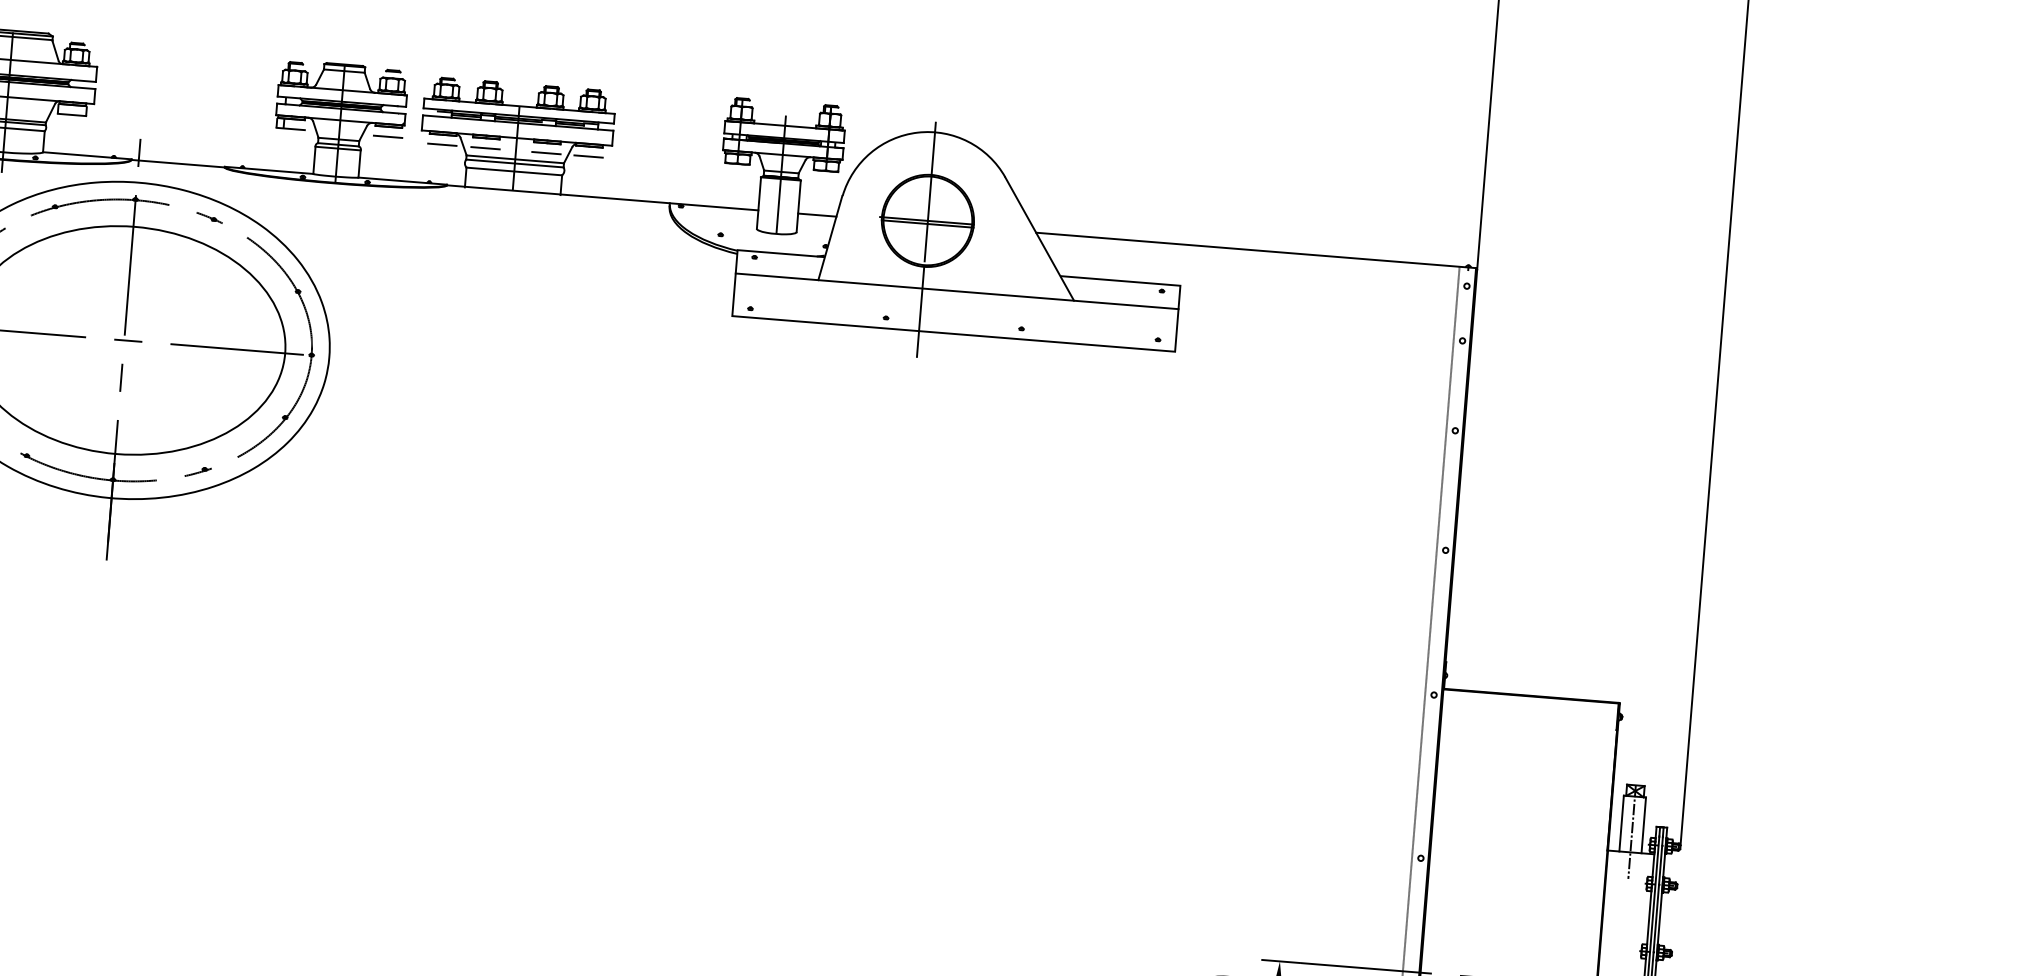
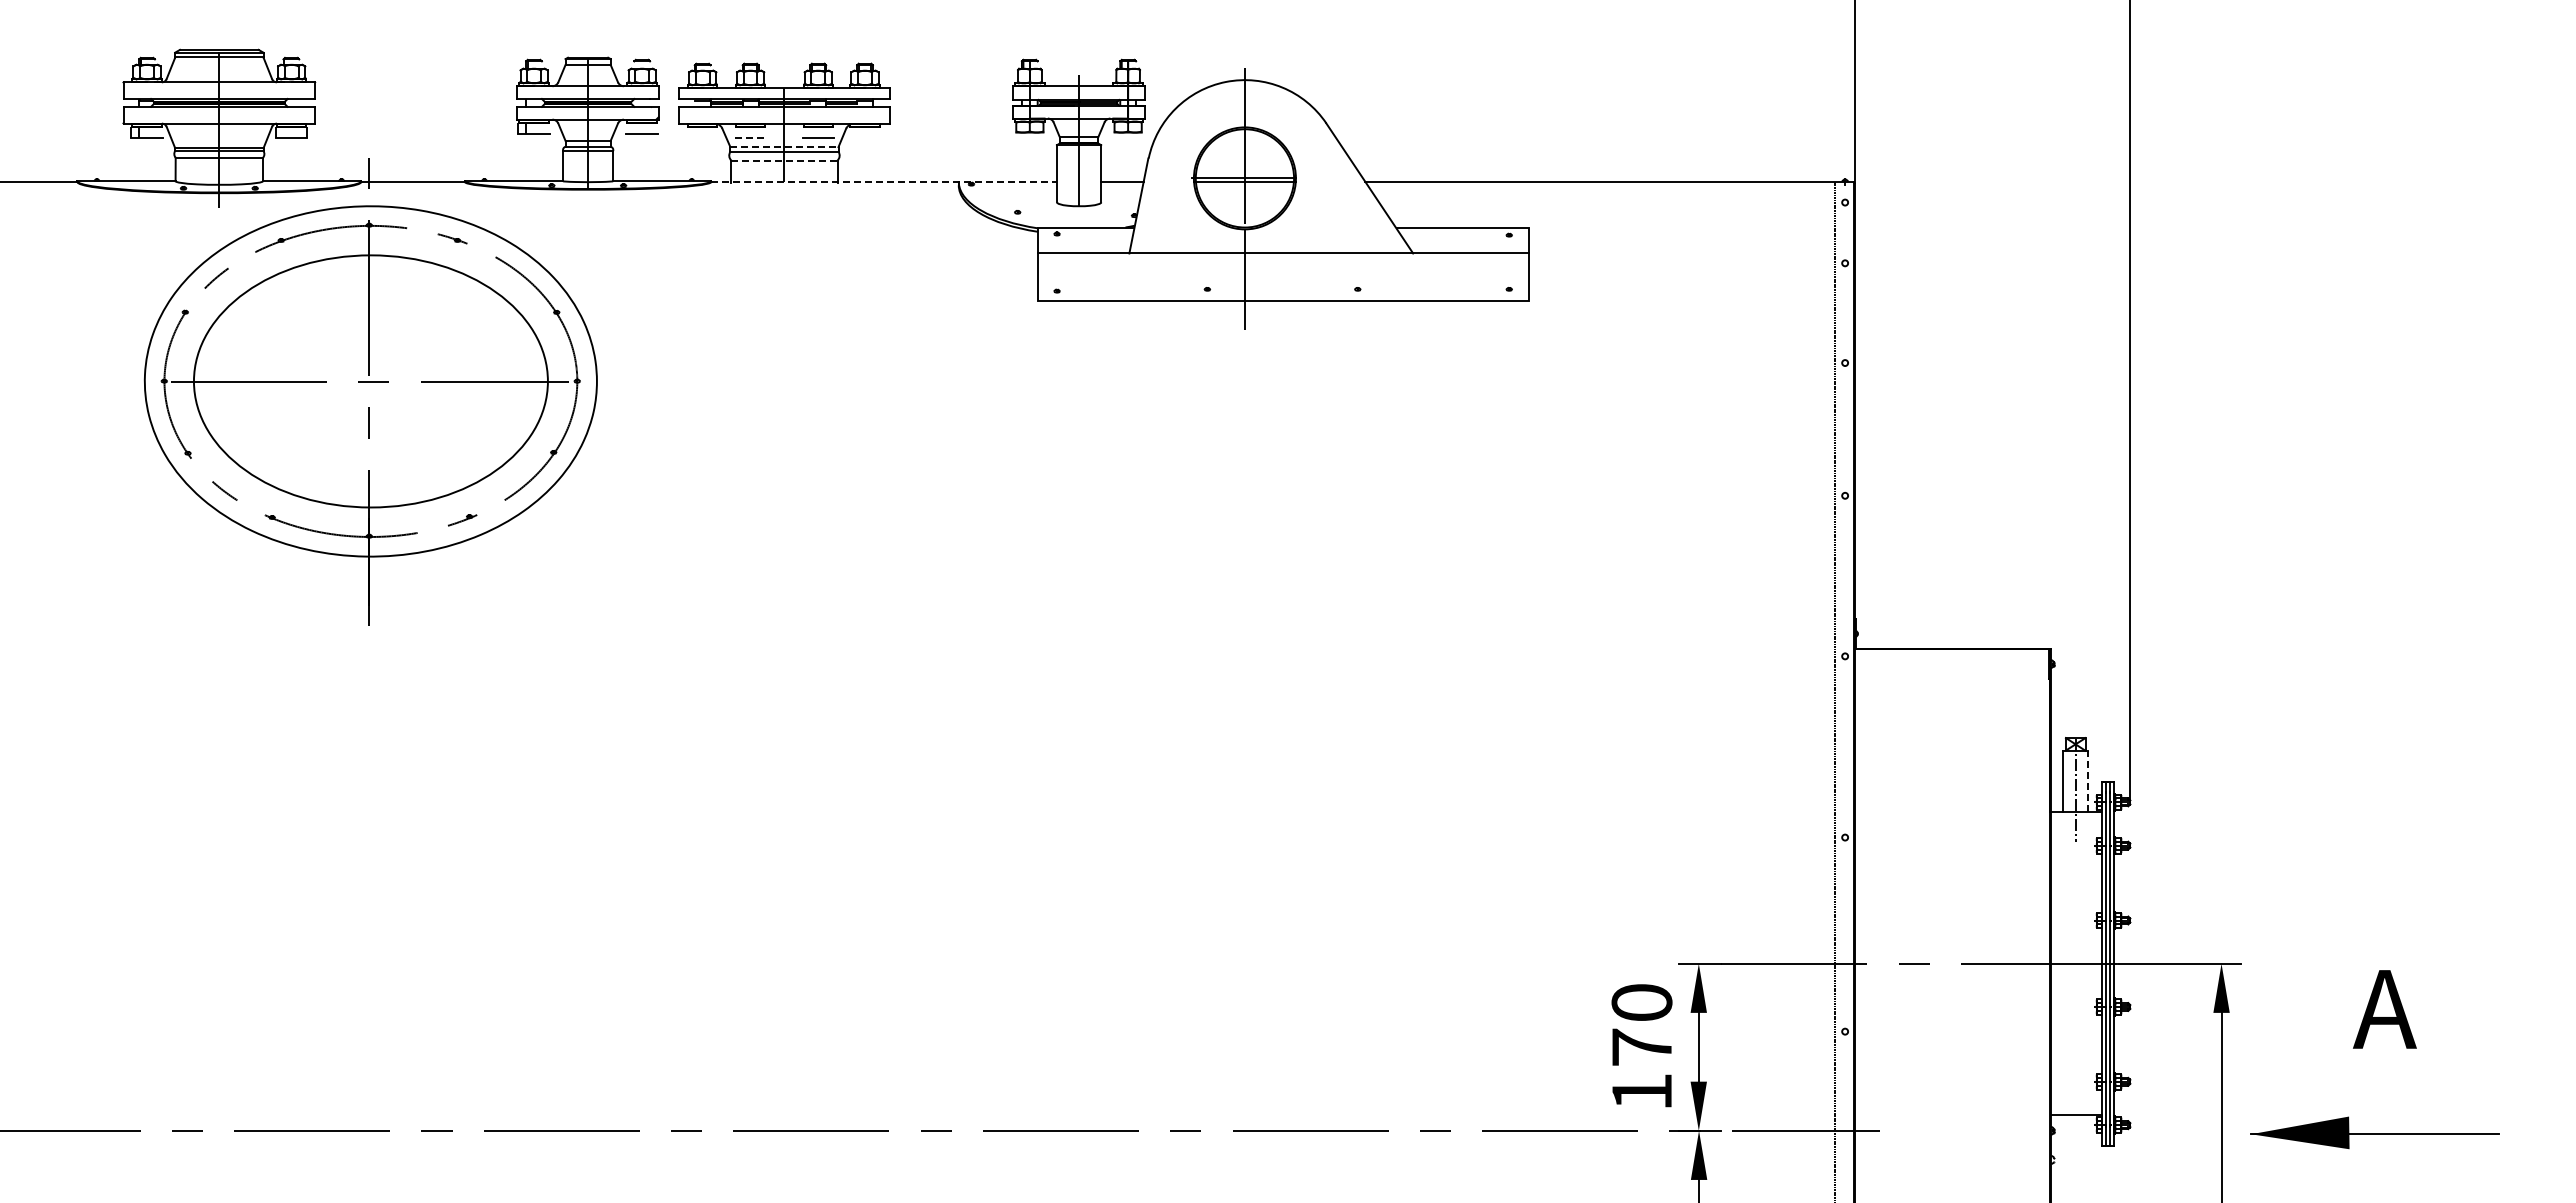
line: (442, 144) -> (702, 137), removed
line: (485, 148) -> (750, 137), solid -> dashed
line: (588, 156) -> (864, 137), removed
line: (515, 159) -> (784, 147), solid -> dashed
line: (514, 171) -> (784, 160), solid -> dashed
line: (602, 197) -> (884, 181), solid -> dashed
line: (1643, 825) -> (2087, 781), solid -> dashed

